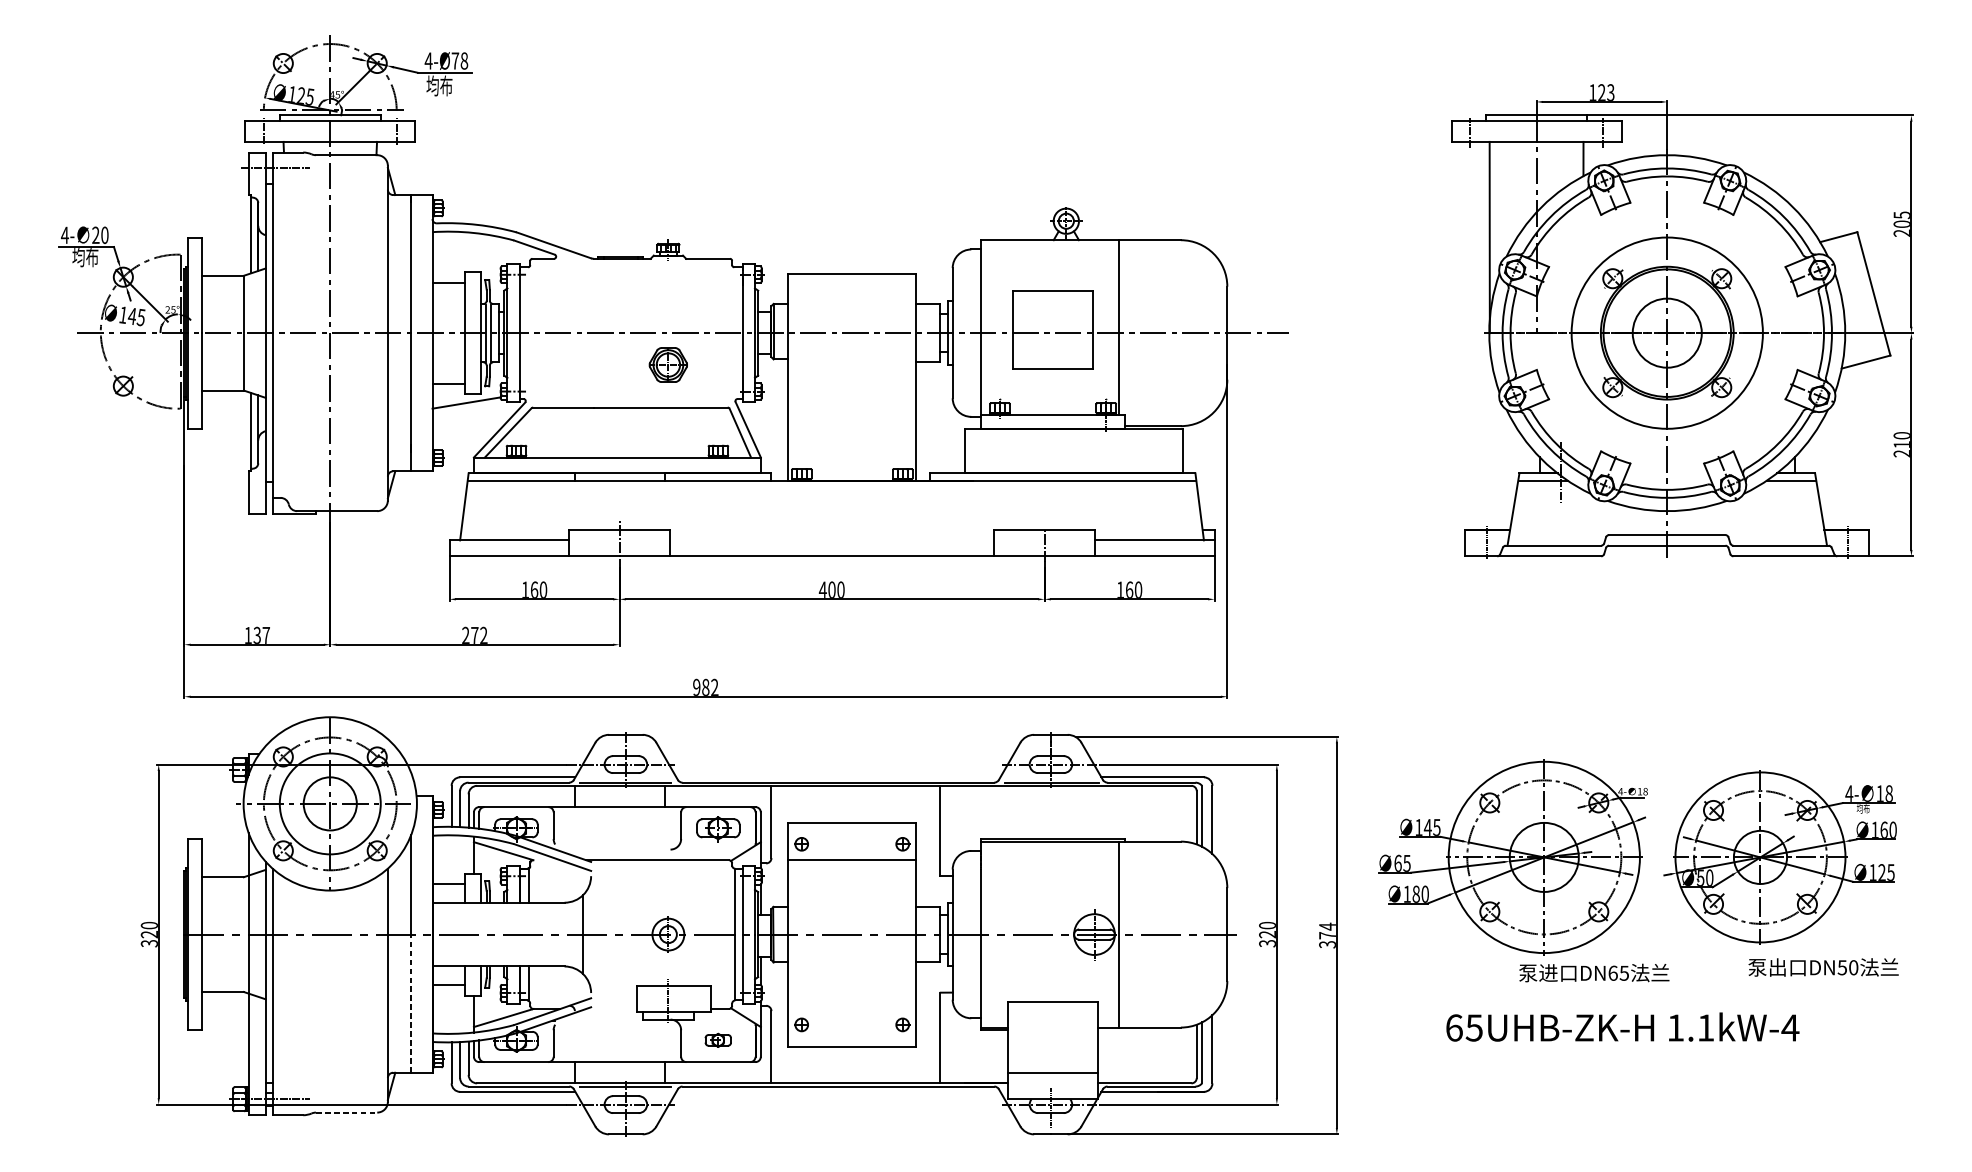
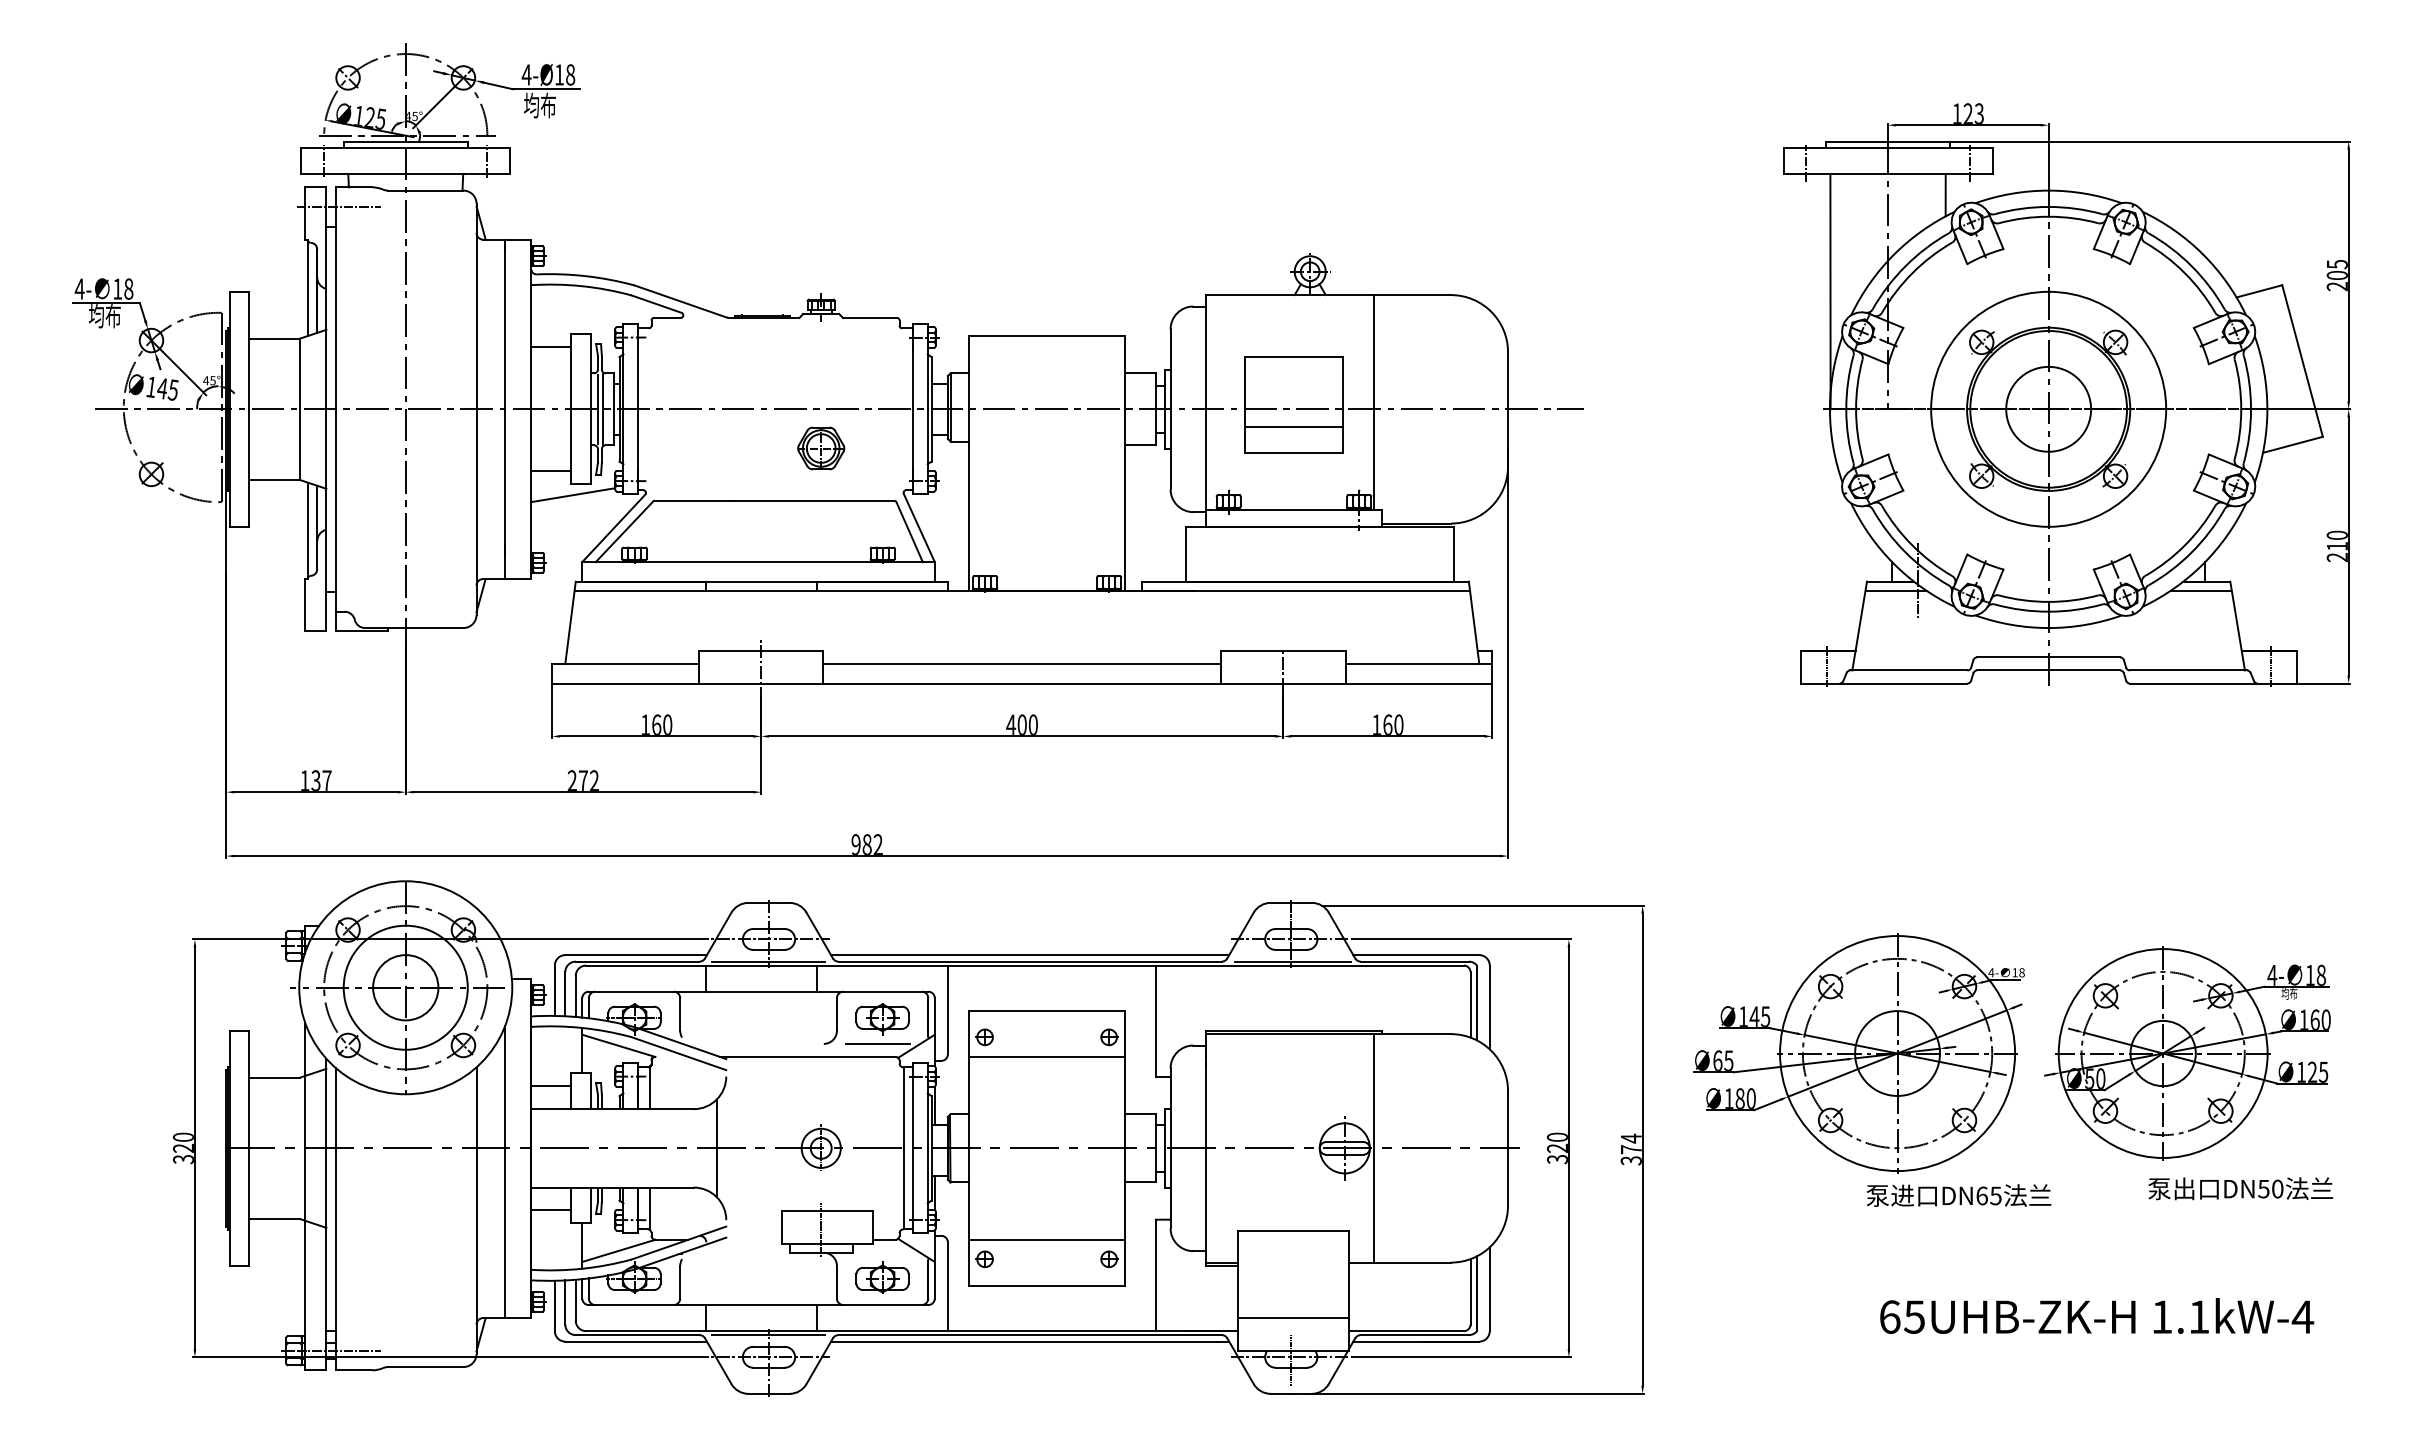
text: (455, 60) -> (559, 74), 4-Ø78 -> 4-Ø18
text: (100, 234) -> (123, 288), 20 -> 18
text: (168, 309) -> (206, 380), 25° -> 45°
line: (1052, 347) -> (1293, 427), added
line: (832, 540) -> (1022, 663), added
line: (838, 777) -> (1030, 955), added
line: (715, 849) -> (878, 1043), added
line: (411, 1003) -> (505, 1233), dashed -> solid
line: (851, 1008) -> (1046, 1239), added
text: (1623, 1026) -> (2097, 1315), moved
part: (718, 1039) -> (882, 1277), size x1.67
line: (838, 1091) -> (1030, 1341), added
line: (346, 1112) -> (425, 1367), dashed -> solid

